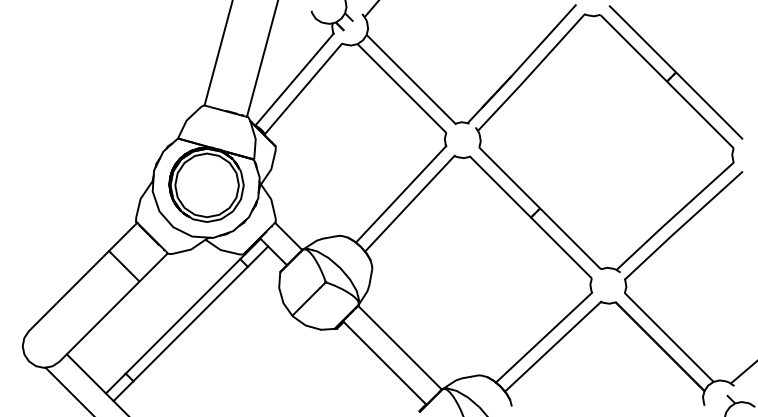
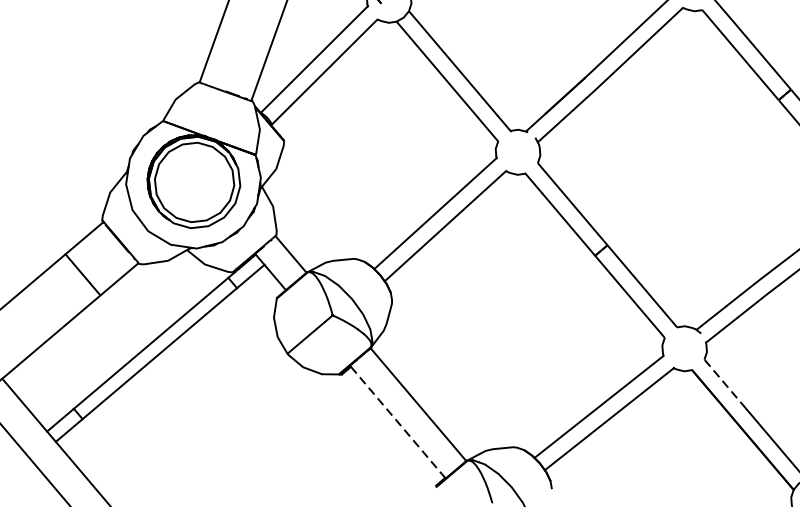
line: (642, 311) -> (724, 384), solid -> dashed
line: (385, 363) -> (398, 422), solid -> dashed

